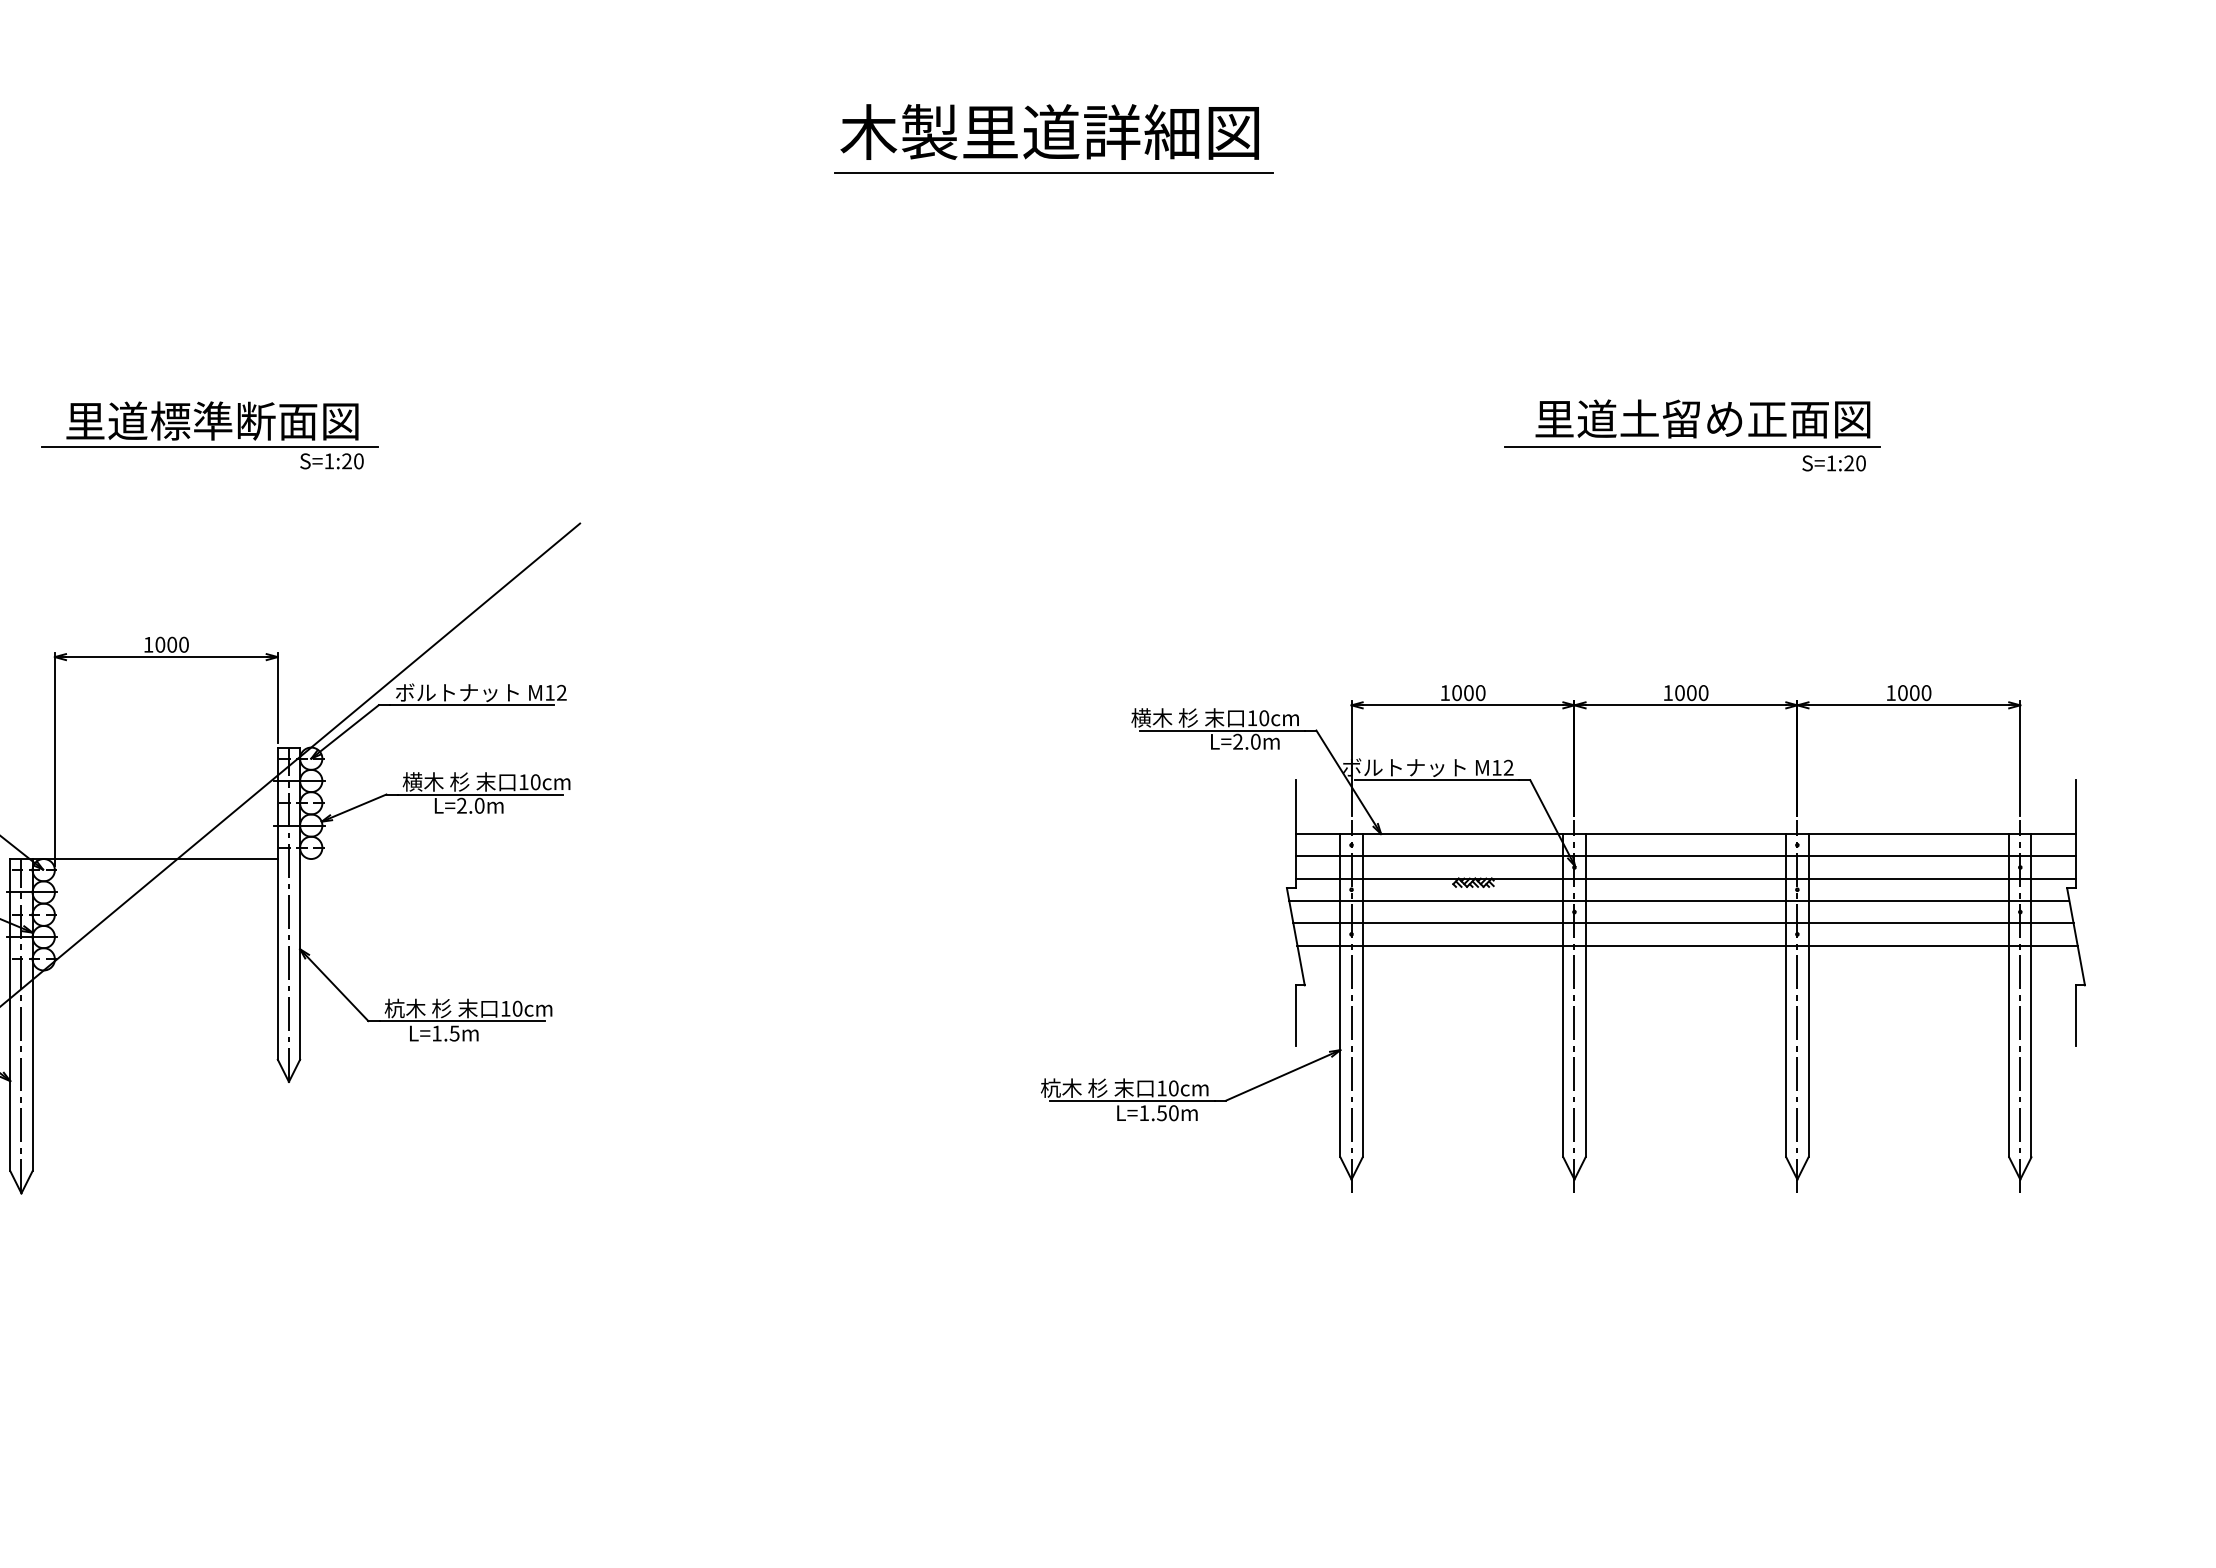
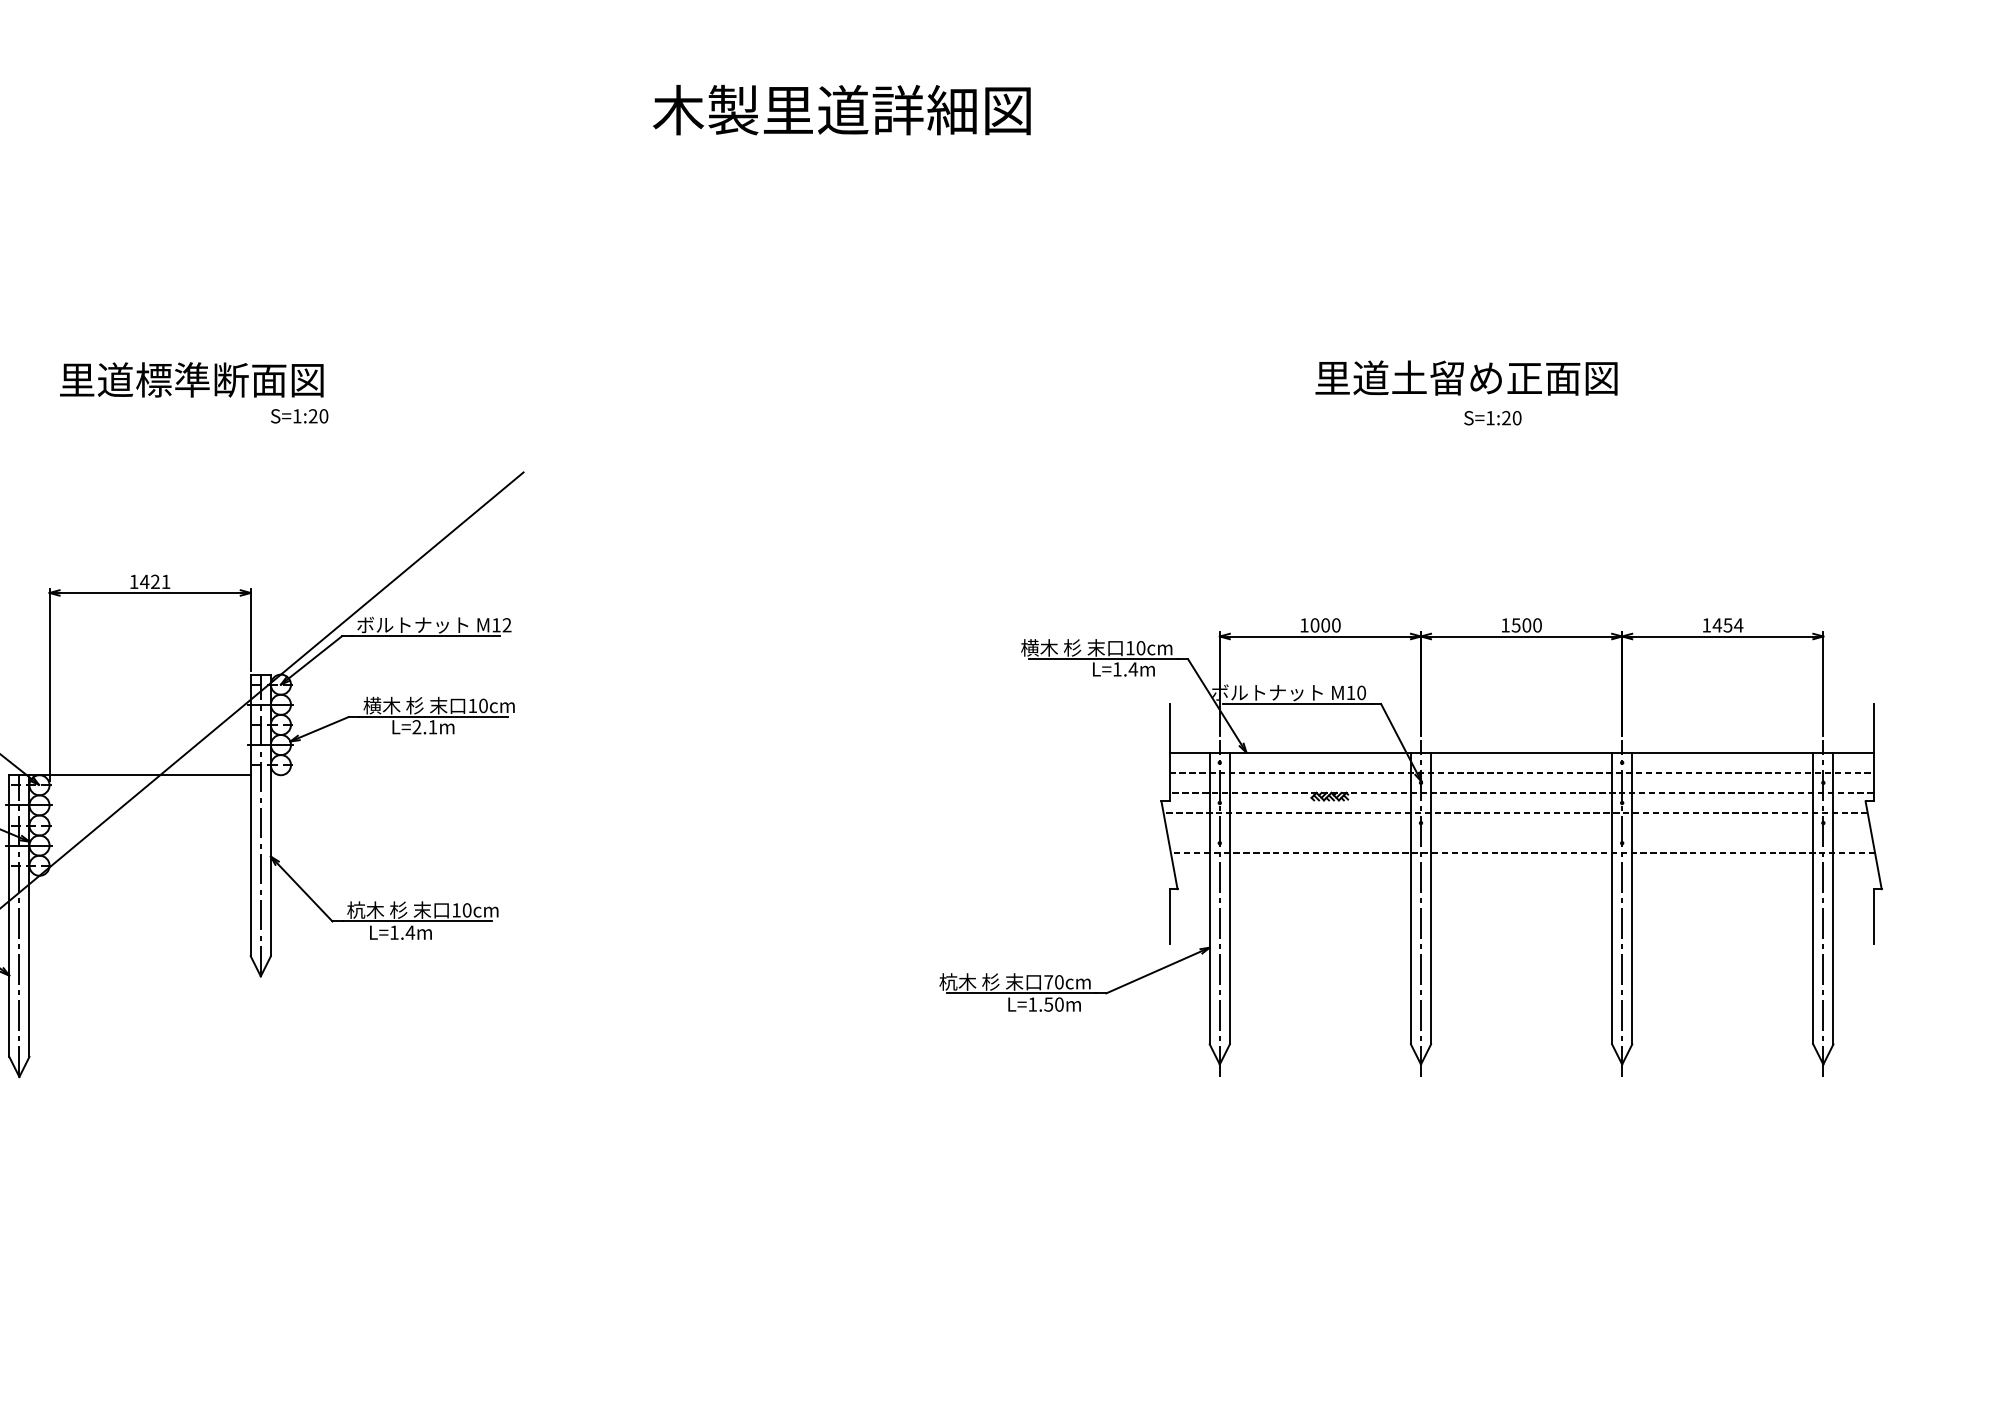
text: (1049, 131) -> (841, 109), moved
line: (1053, 172) -> (950, 155), removed
text: (1702, 418) -> (1466, 377), moved
line: (210, 446) -> (190, 402), removed
line: (1692, 446) -> (1527, 402), removed
text: (1833, 463) -> (1492, 418), moved
text: (171, 644) -> (154, 581), 1000 -> 1421
text: (1679, 692) -> (1515, 624), 1000 -> 1500
text: (1914, 693) -> (1727, 625), 1000 -> 1454
text: (1247, 741) -> (1125, 669), L=2.0m -> L=1.4m
text: (1508, 767) -> (1361, 692), M12 -> M10
text: (479, 805) -> (432, 726), L=2.0m -> L=2.1m
line: (1686, 856) -> (1522, 772), solid -> dashed
line: (1685, 878) -> (1521, 792), solid -> dashed
line: (1678, 900) -> (1514, 812), solid -> dashed
line: (1683, 923) -> (1519, 833), removed
line: (1687, 945) -> (1522, 853), solid -> dashed
text: (454, 1033) -> (410, 932), L=1.5m -> L=1.4m
text: (1161, 1088) -> (1048, 982), 10cm -> 70cm

